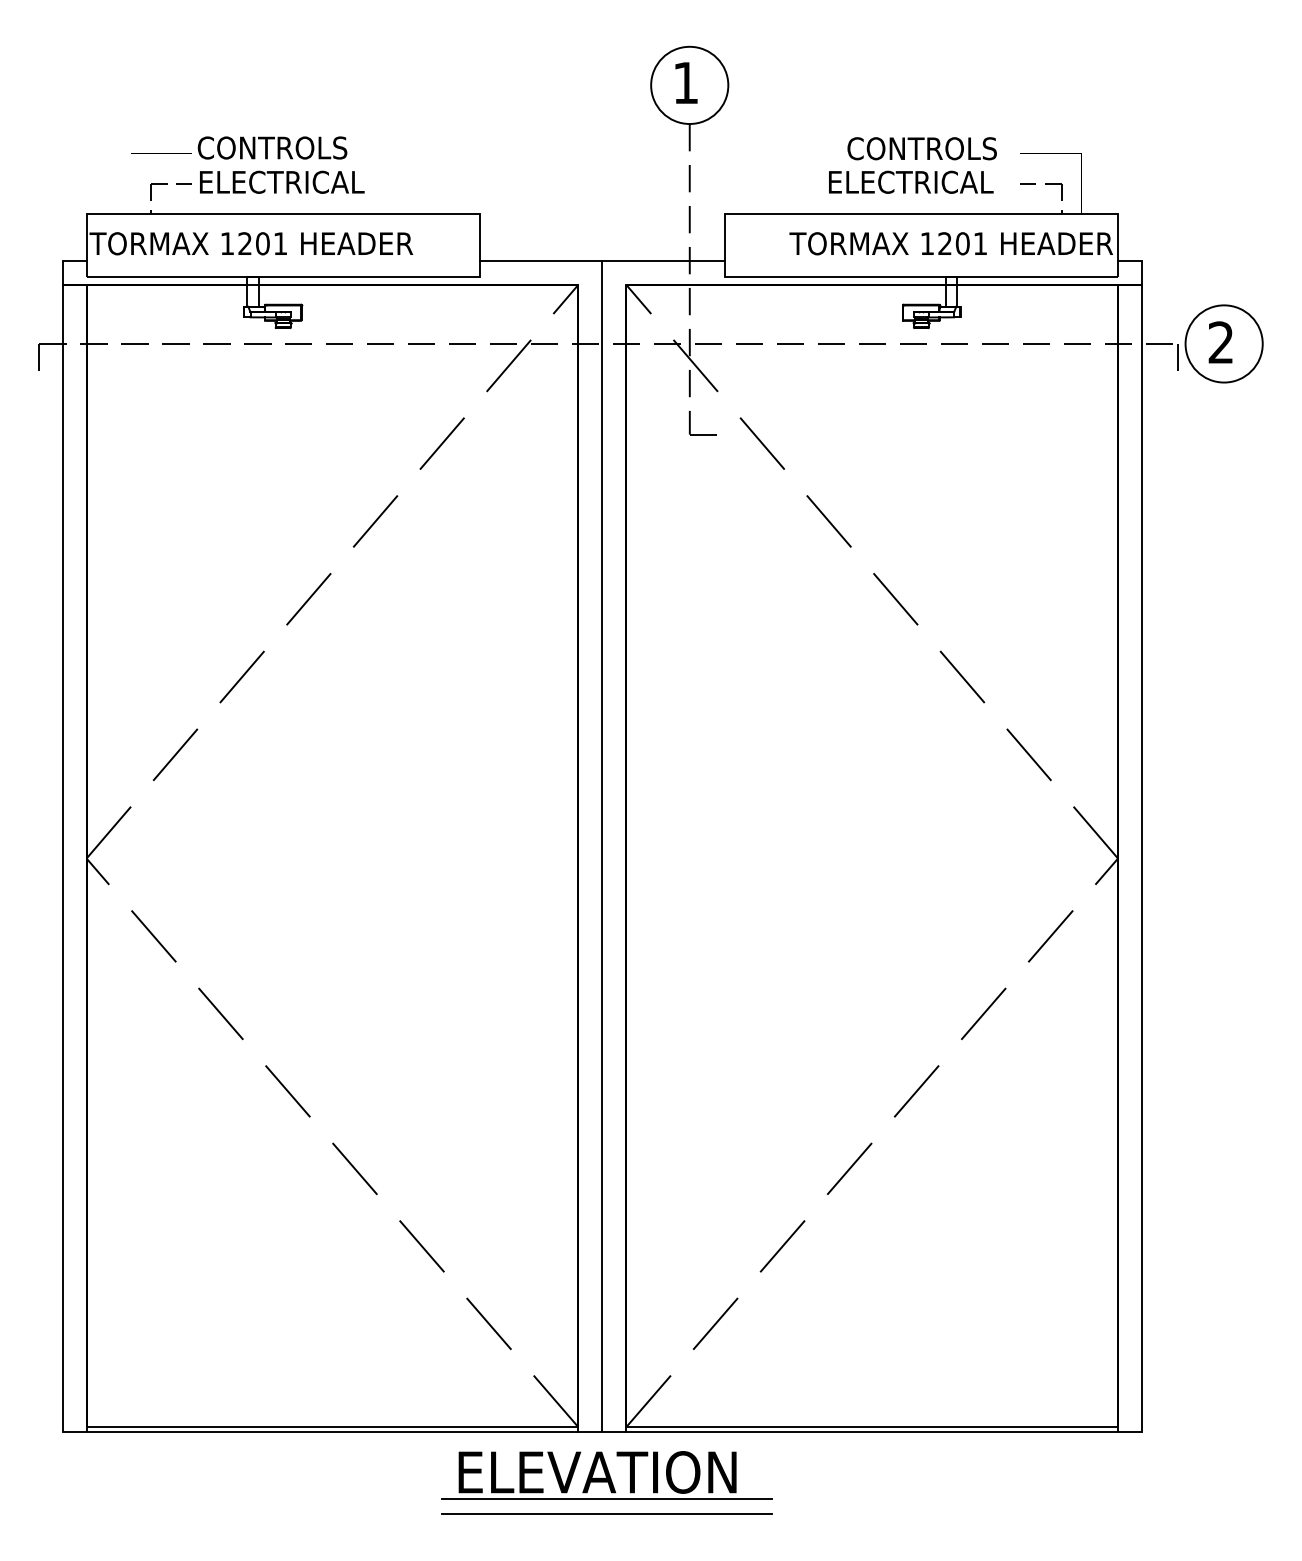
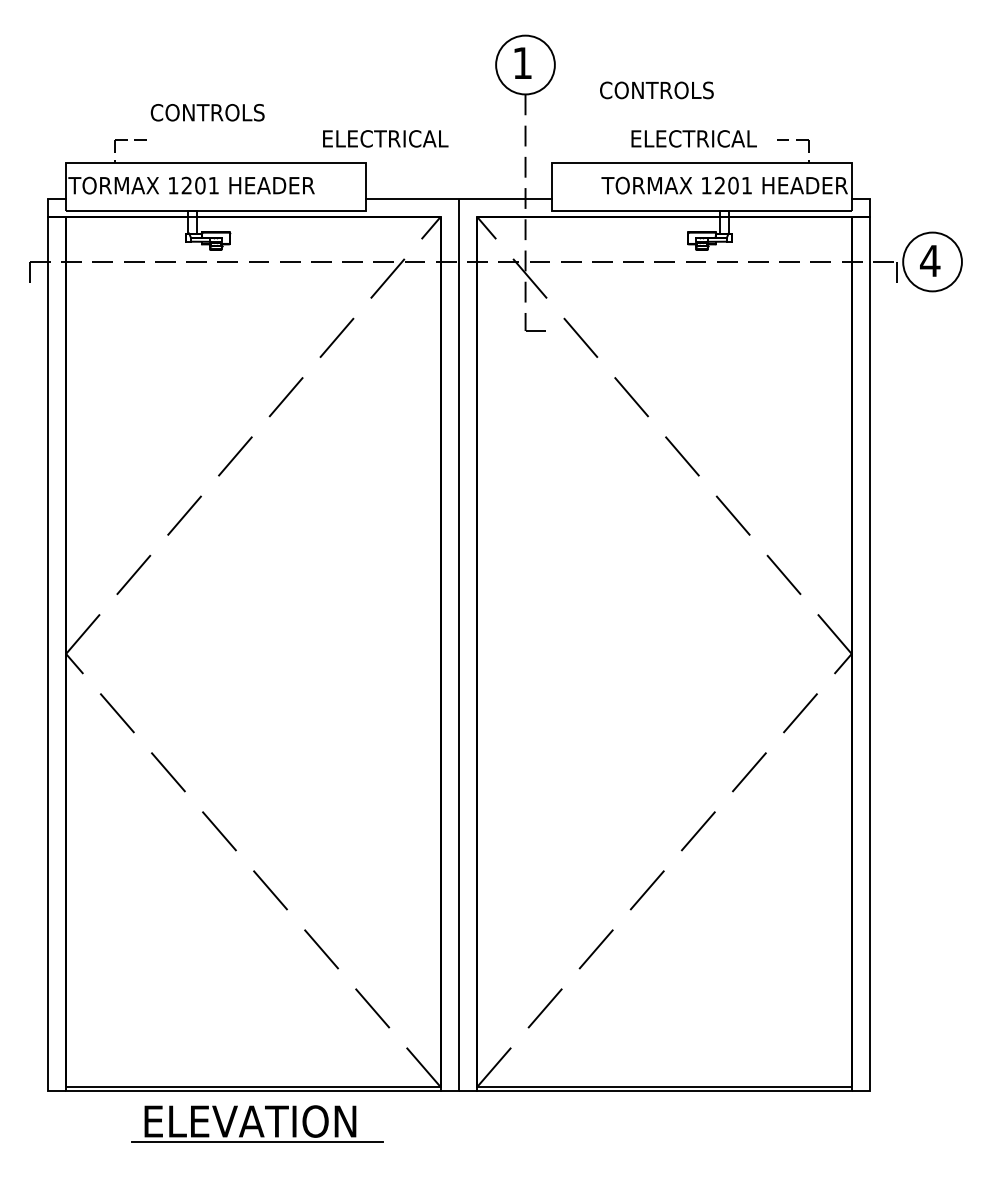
text: (921, 148) -> (656, 90), moved
text: (282, 181) -> (385, 138), moved
text: (1220, 342) -> (929, 260), 2 -> 4
part: (606, 1475) -> (257, 1123), moved
line: (606, 1514) -> (462, 1153), removed

